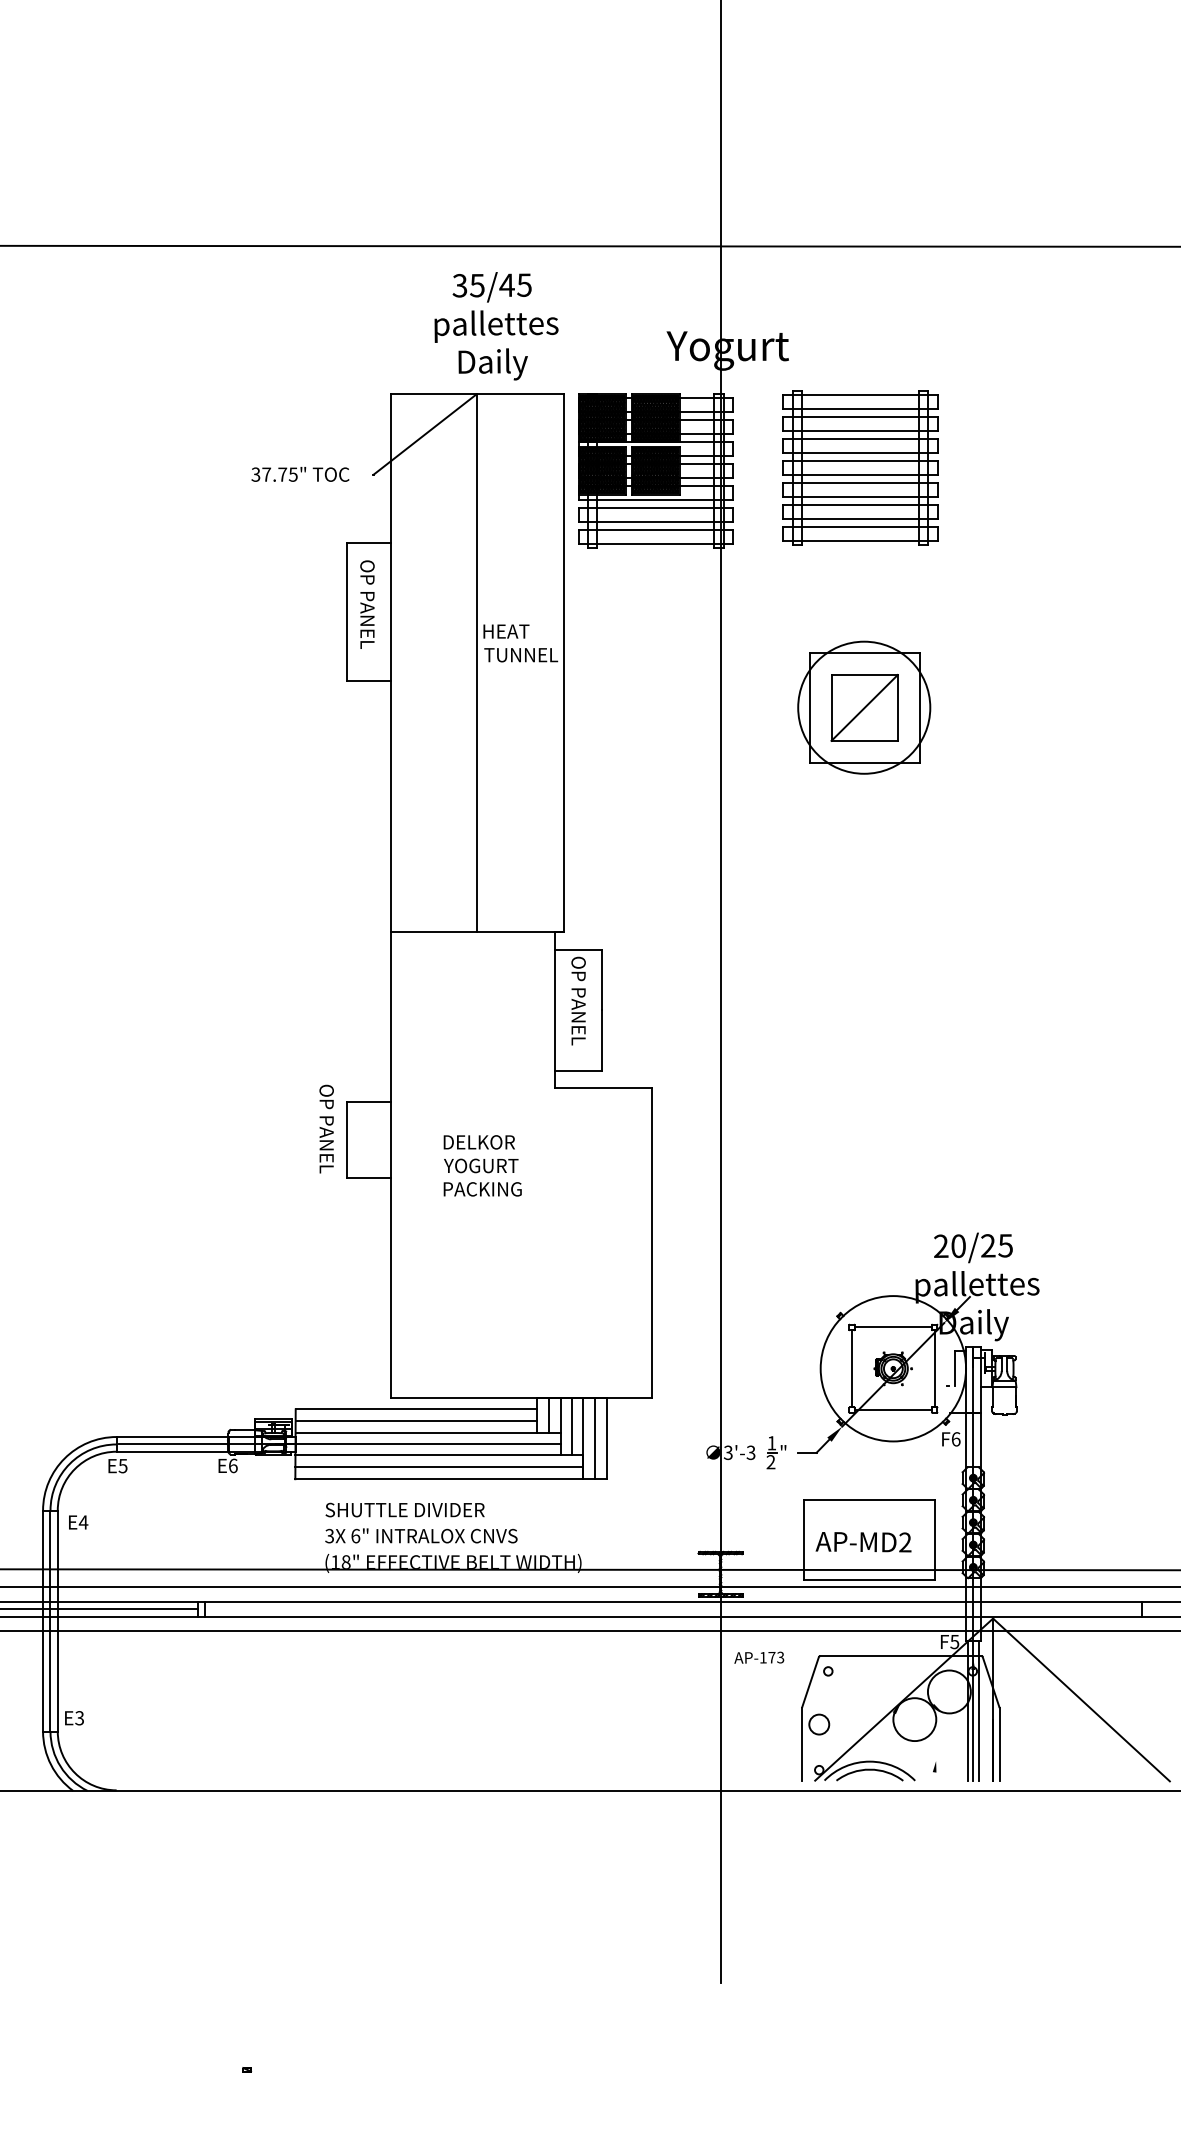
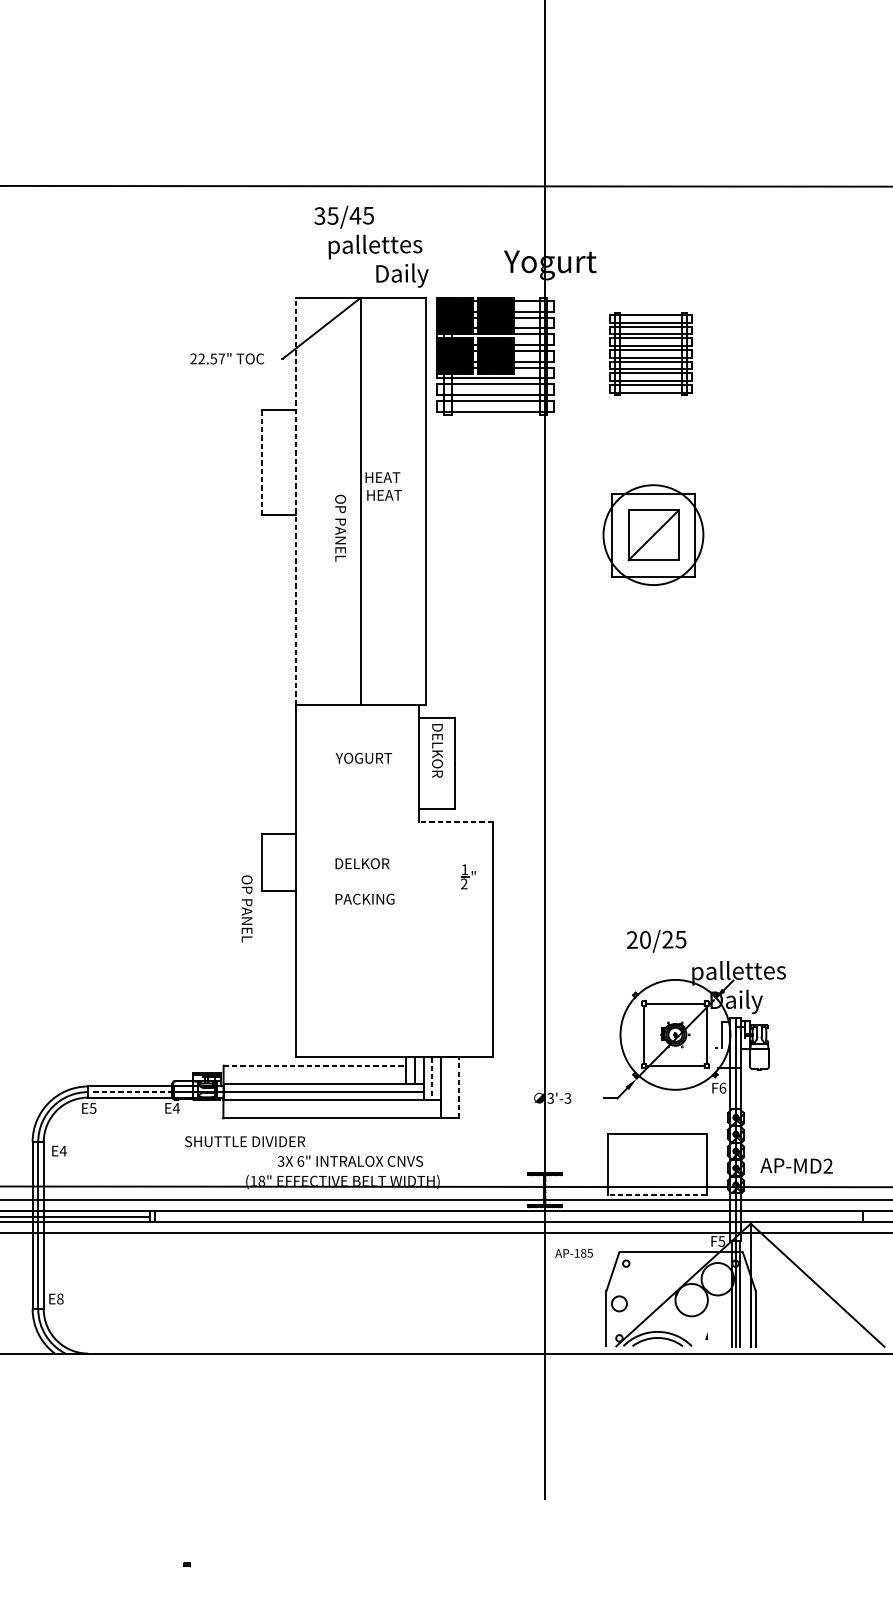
text: (491, 287) -> (343, 217), moved
text: (492, 364) -> (401, 275), moved
part: (860, 467) -> (650, 353), size x0.7
text: (274, 474) -> (207, 358), 37.75" -> 22.57"
text: (367, 604) -> (340, 528), moved
line: (346, 611) -> (262, 462), solid -> dashed
text: (521, 655) -> (394, 495), TUNNEL -> HEAT
line: (390, 662) -> (295, 500), solid -> dashed
text: (578, 1000) -> (437, 756), OP PANEL -> DELKOR
line: (603, 1087) -> (456, 822), solid -> dashed
text: (326, 1128) -> (246, 908), moved
text: (481, 1165) -> (364, 757), moved
text: (973, 1247) -> (656, 940), moved
line: (416, 1409) -> (314, 1065), solid -> dashed
line: (416, 1421) -> (314, 1074), removed
line: (571, 1427) -> (432, 1079), solid -> dashed
line: (594, 1438) -> (449, 1087), removed
line: (606, 1438) -> (458, 1087), solid -> dashed
line: (173, 1444) -> (131, 1092), solid -> dashed
part: (776, 1452) -> (468, 876), moved
text: (232, 1465) -> (175, 1108), E6 -> E4
line: (438, 1467) -> (331, 1109), removed
text: (404, 1509) -> (244, 1141), moved
text: (421, 1535) -> (350, 1160), moved
text: (863, 1542) -> (796, 1166), moved
line: (869, 1580) -> (657, 1194), solid -> dashed
text: (776, 1657) -> (587, 1253), AP-173 -> AP-185
text: (79, 1718) -> (60, 1299), E3 -> E8

